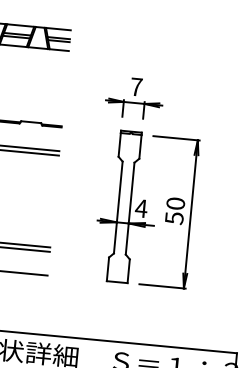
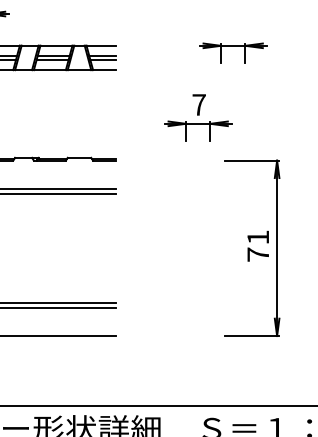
part: (169, 45) -> (233, 52), added
part: (127, 206) -> (201, 246), removed
text: (175, 211) -> (258, 246), 50 -> 71

